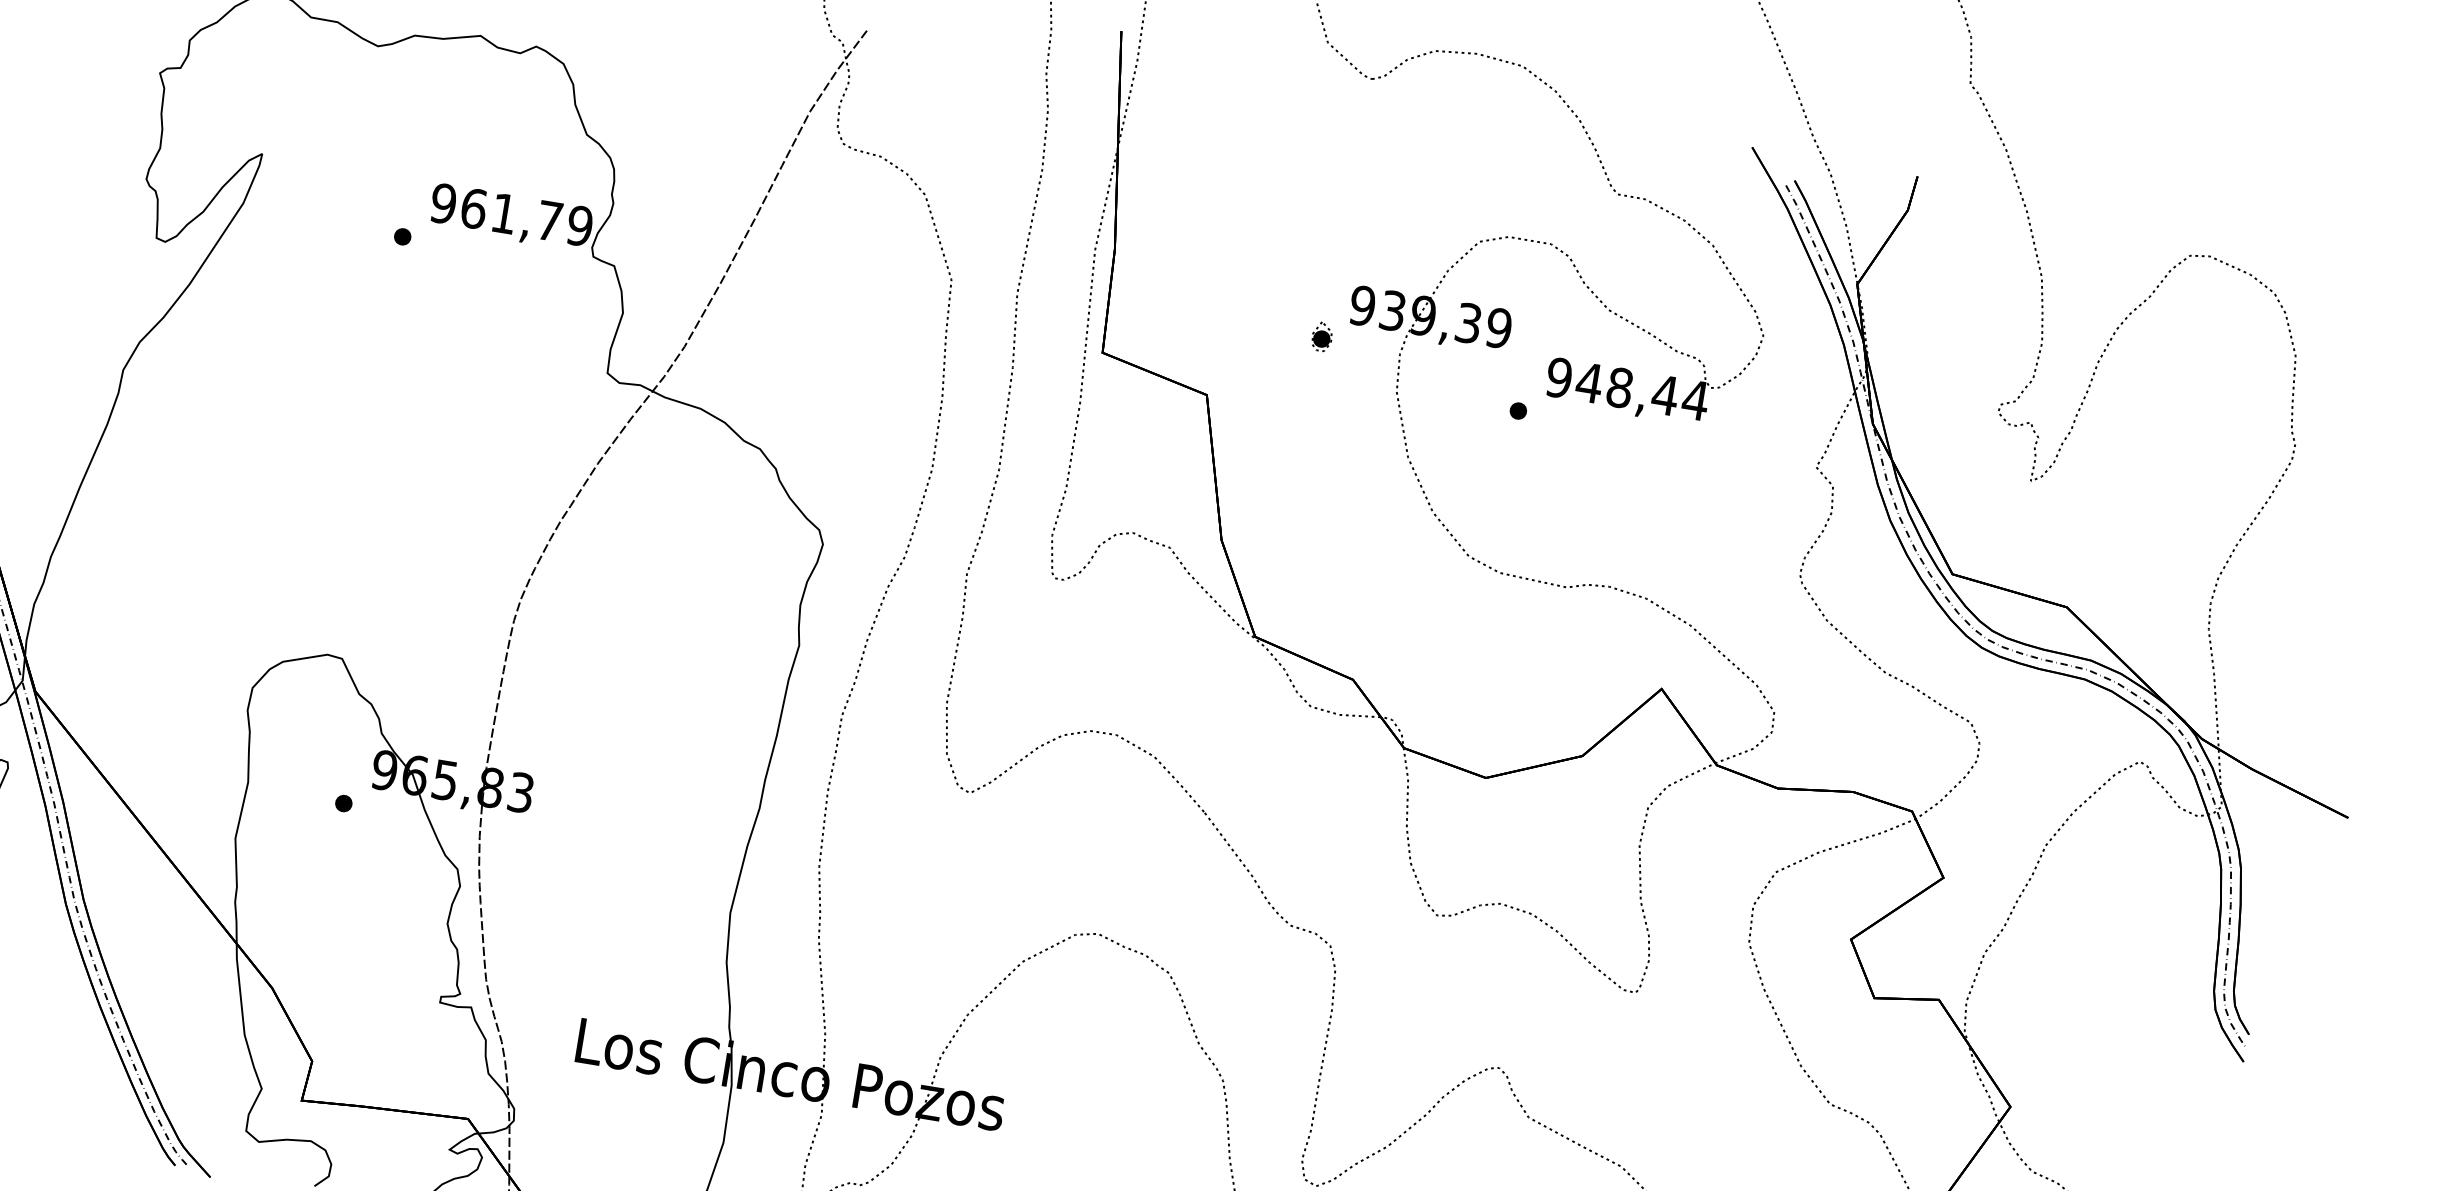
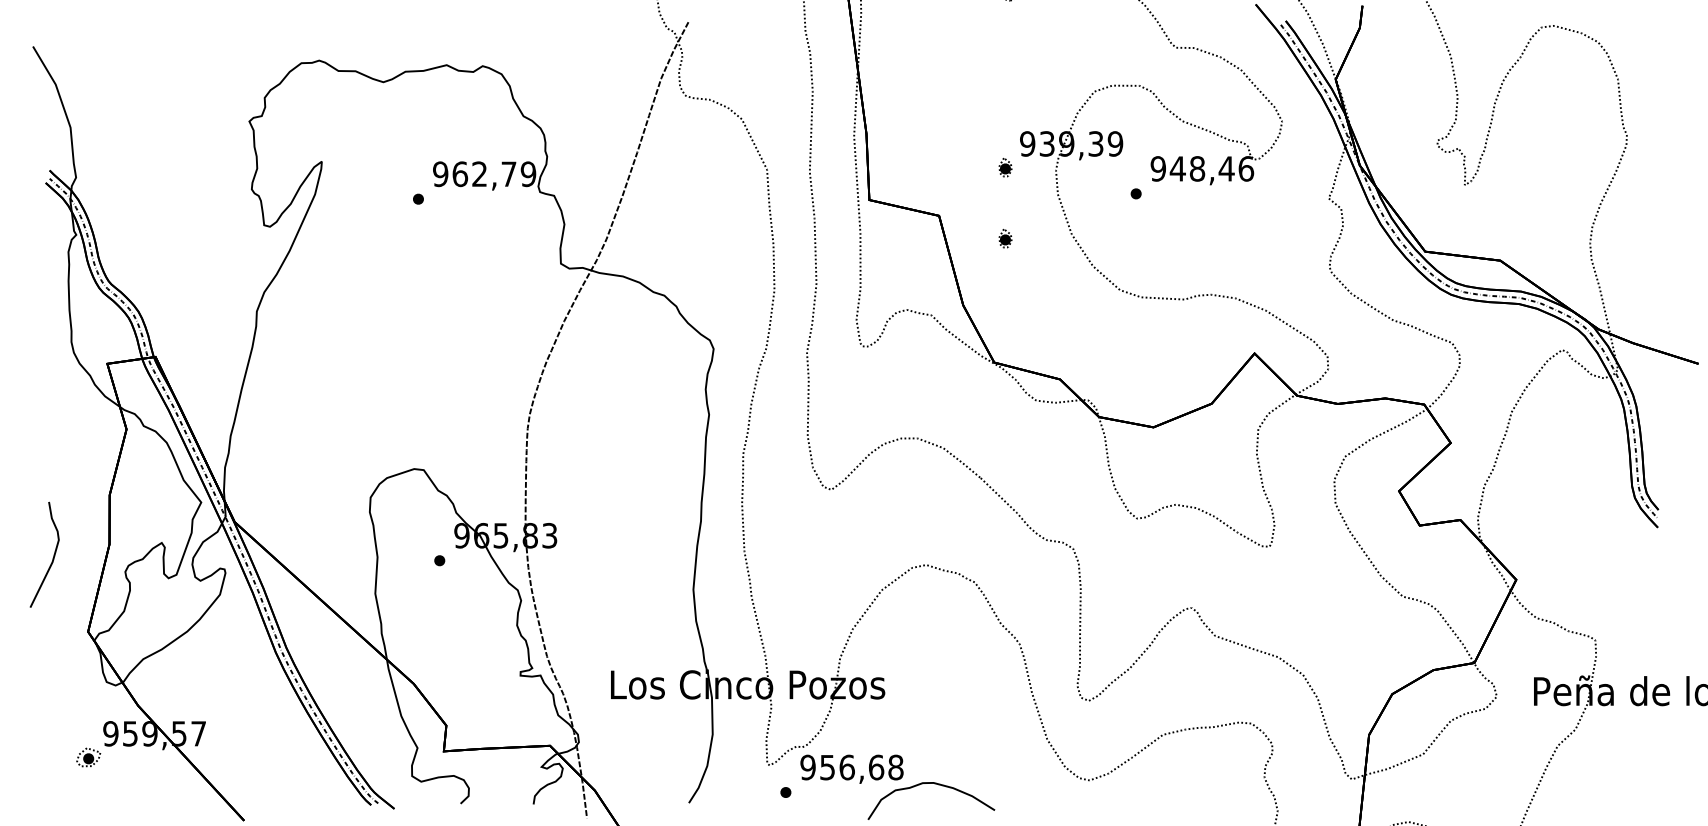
text: (504, 212) -> (479, 173), 961,79 -> 962,79
text: (1696, 399) -> (1246, 168), 948,44 -> 948,46
part: (1304, 447) -> (1005, 238), added

